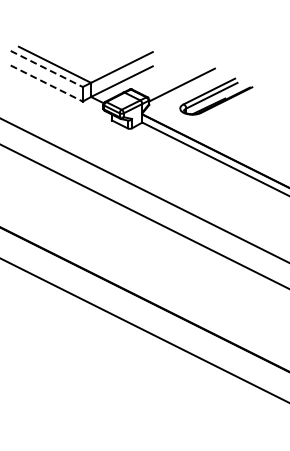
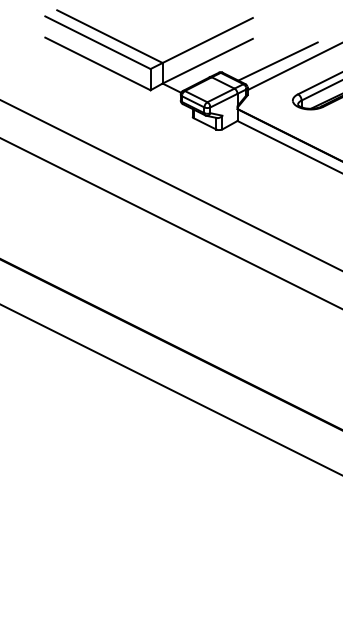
line: (47, 69) -> (98, 43), dashed -> solid
line: (169, 81) -> (277, 60), added
line: (47, 83) -> (98, 63), dashed -> solid

